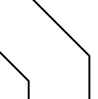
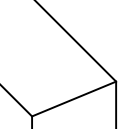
line: (58, 68) -> (73, 99), added

